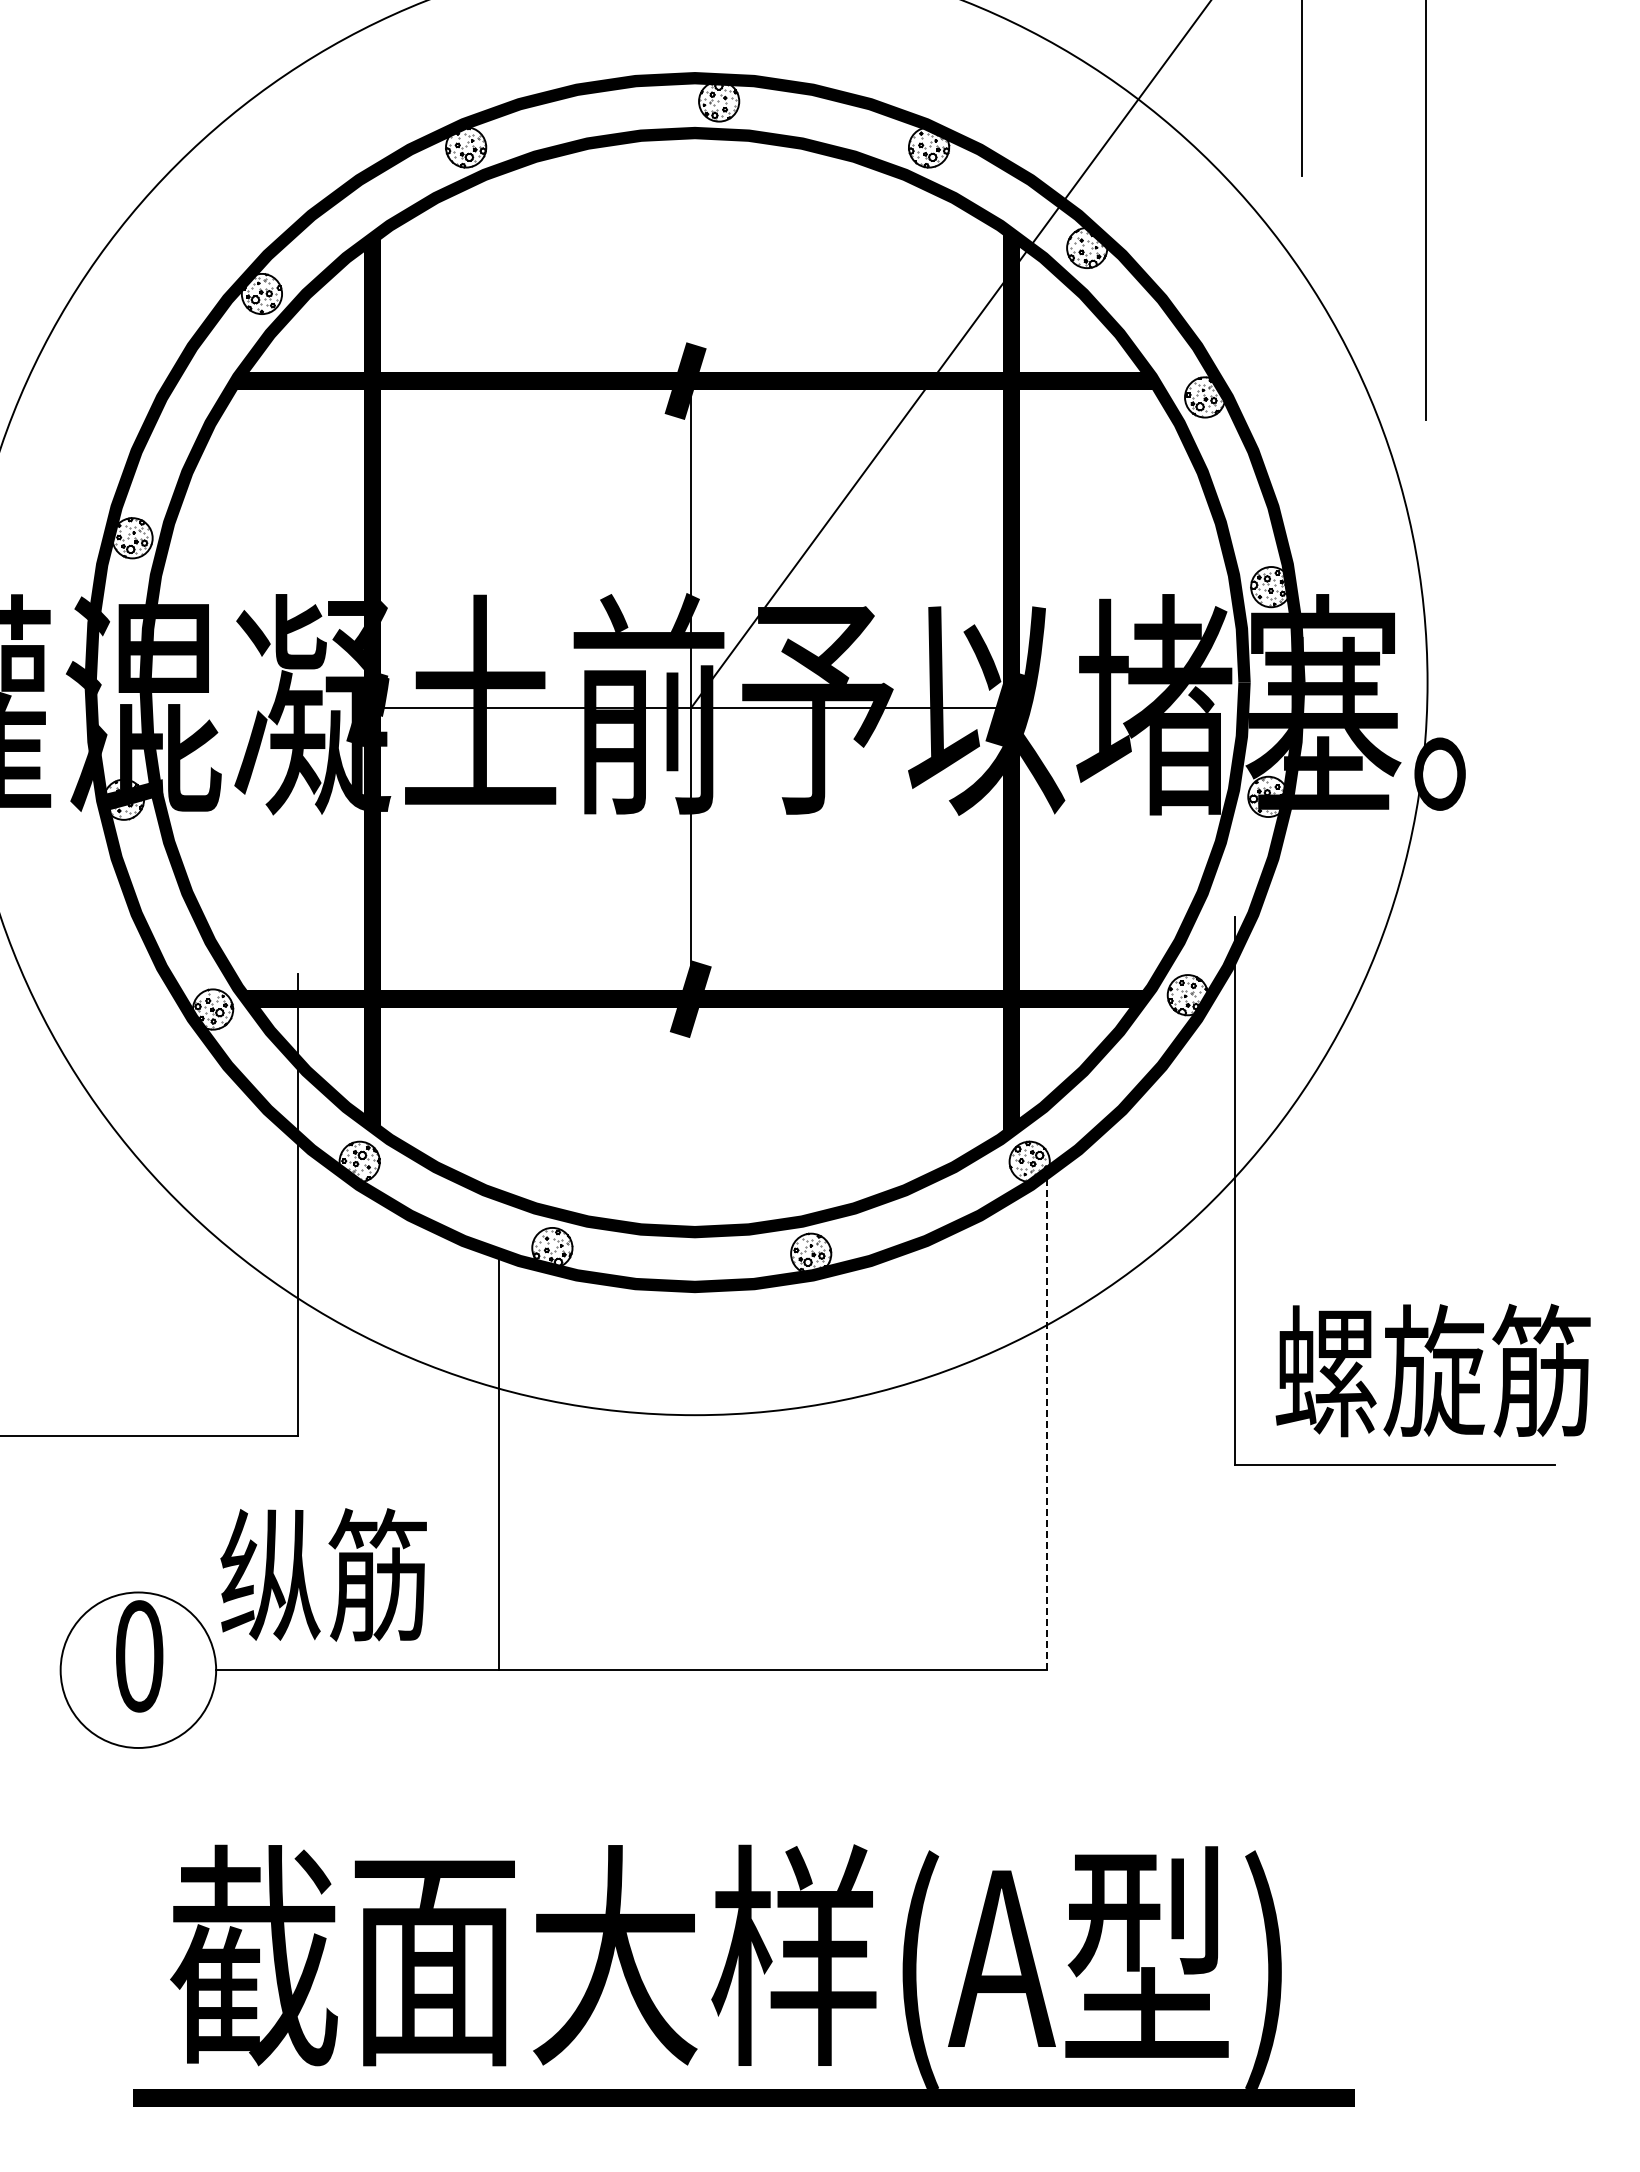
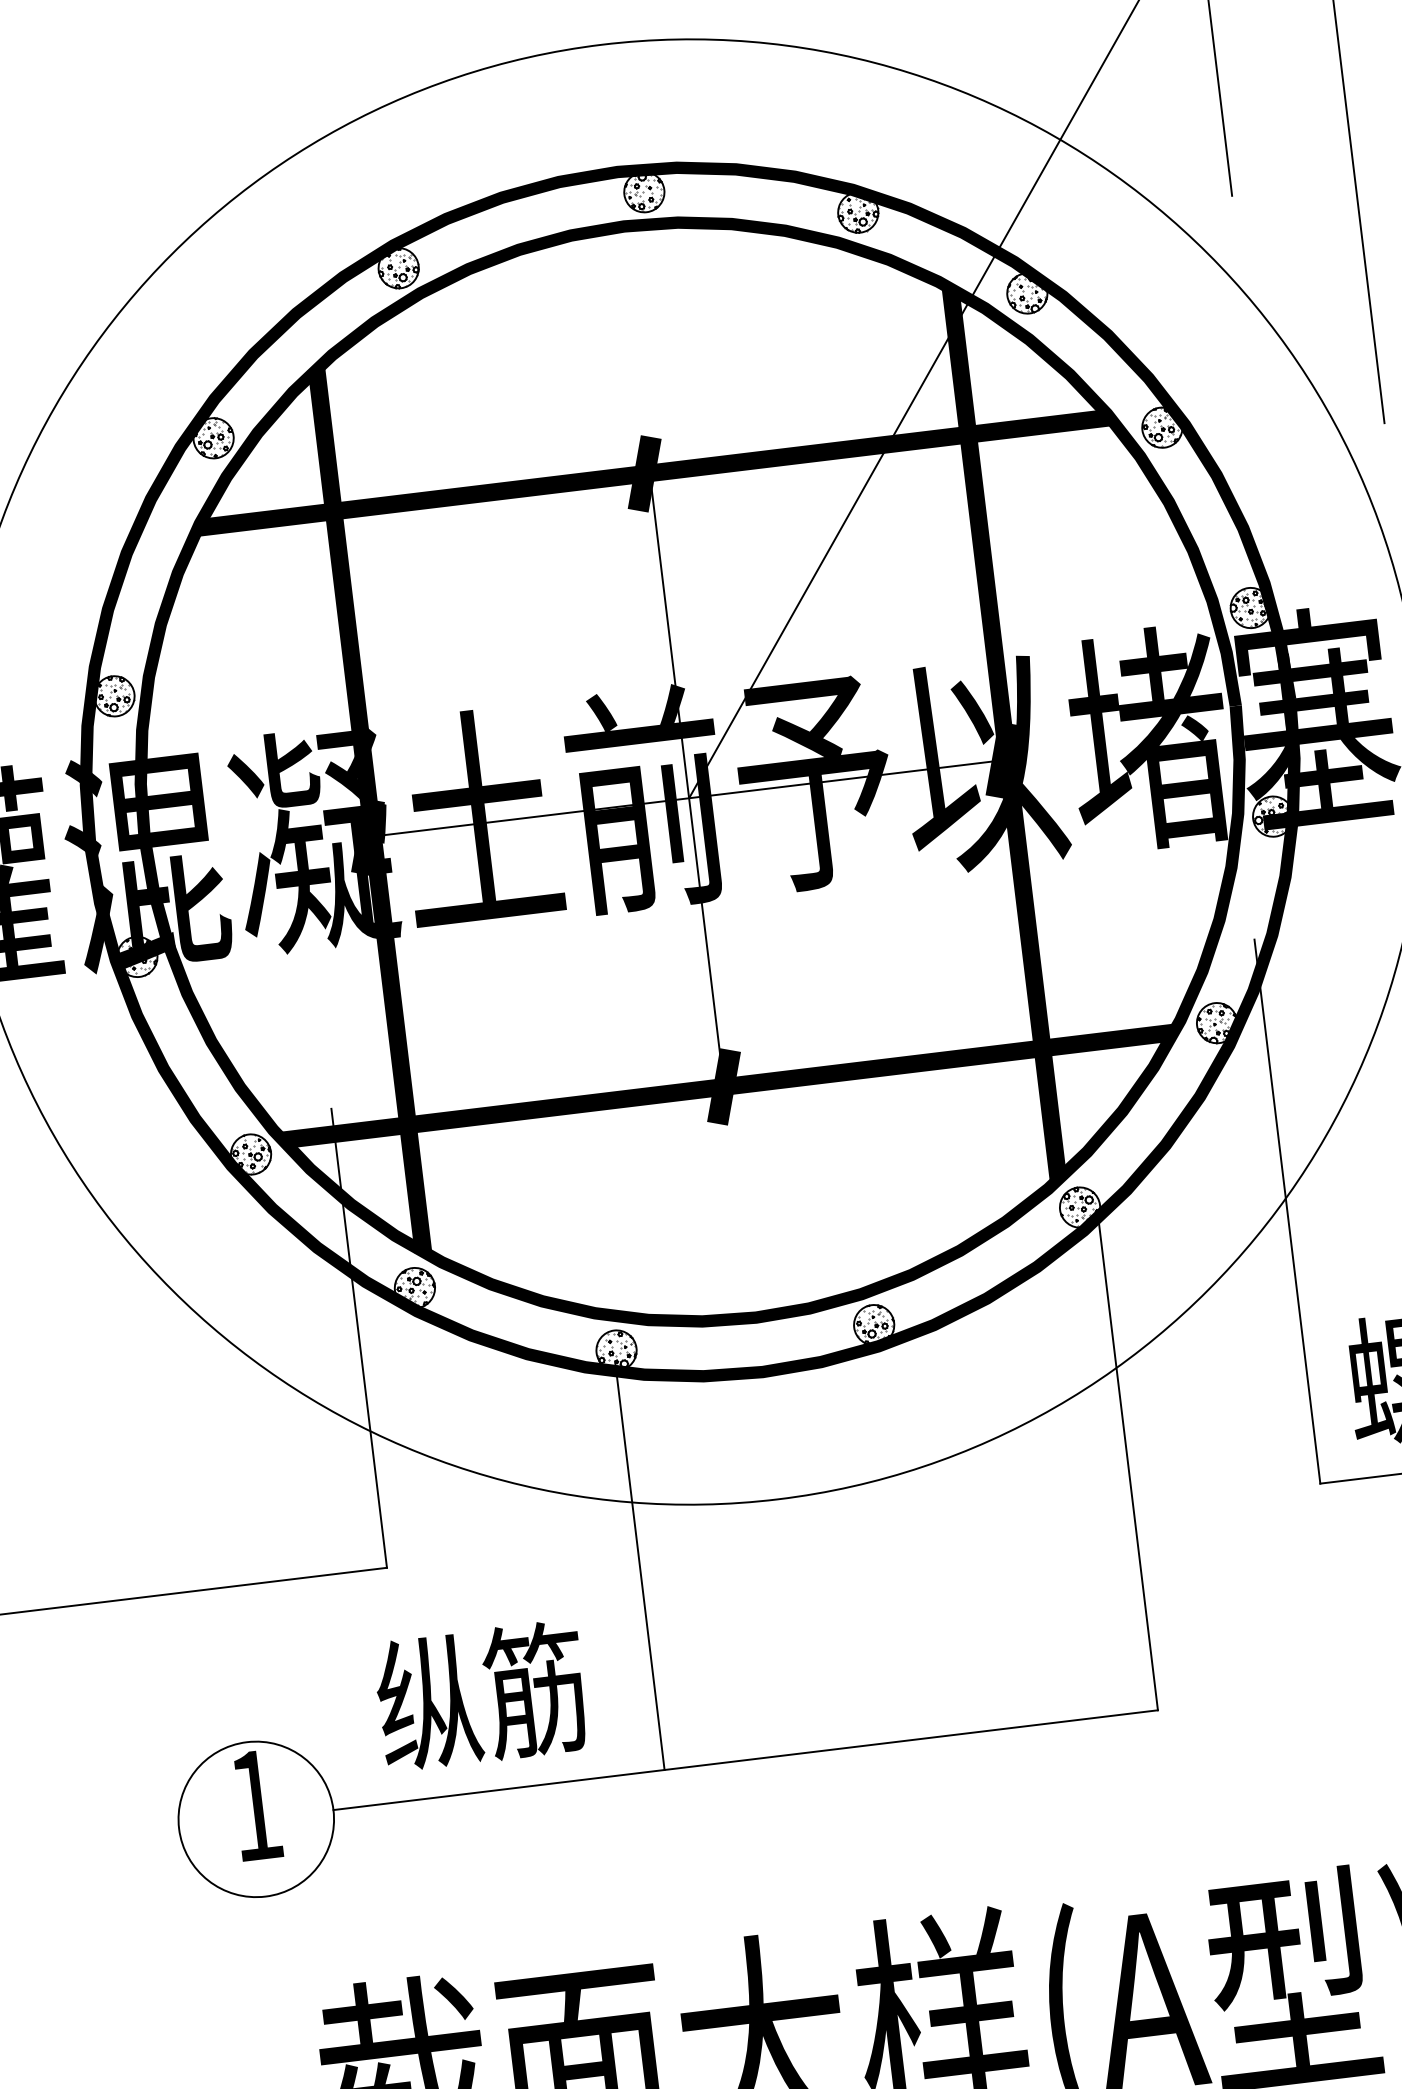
line: (1046, 1424) -> (1128, 1466), dashed -> solid
line: (498, 1464) -> (639, 1565), moved
text: (323, 1574) -> (481, 1695), moved
text: (139, 1656) -> (255, 1805), 0 -> 1

